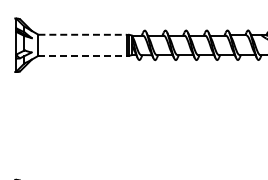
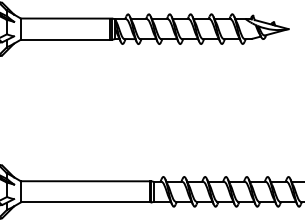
line: (82, 34) -> (65, 18), dashed -> solid
line: (82, 55) -> (65, 39), dashed -> solid

